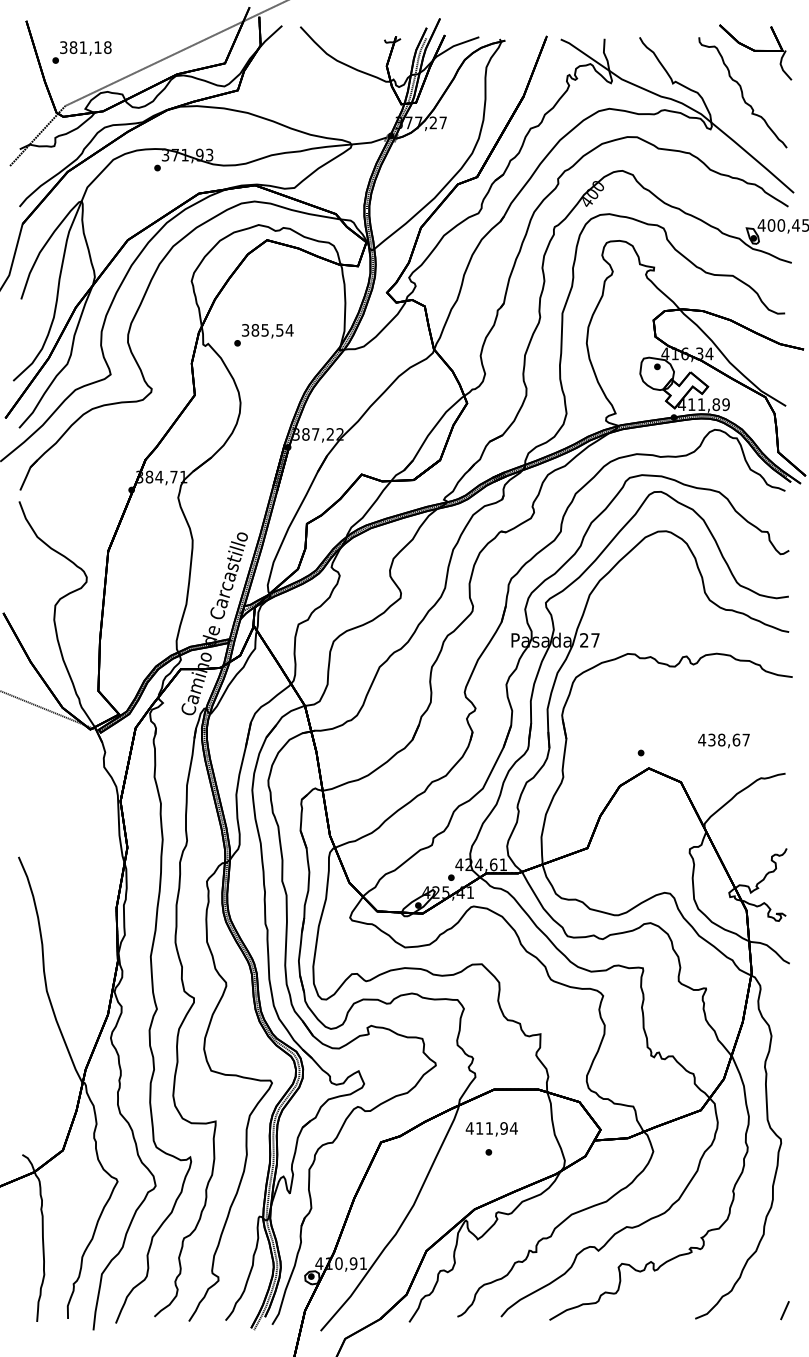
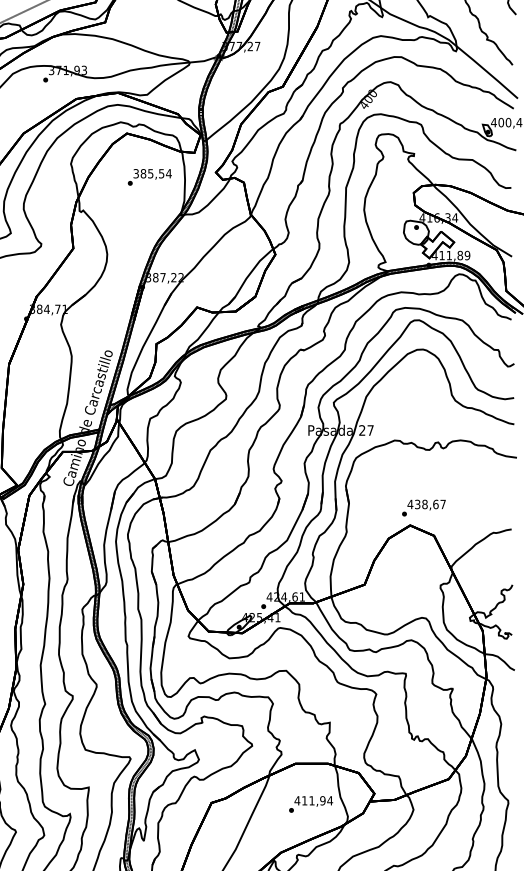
text: (263, 335) -> (149, 177), moved
text: (723, 740) -> (426, 504), moved
text: (491, 1129) -> (313, 801), moved

